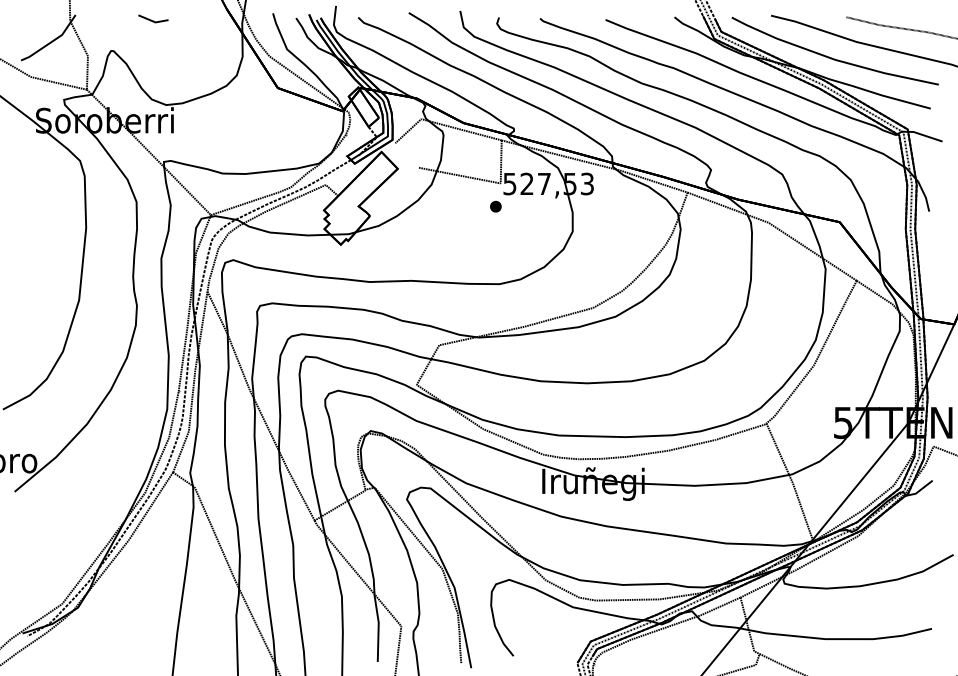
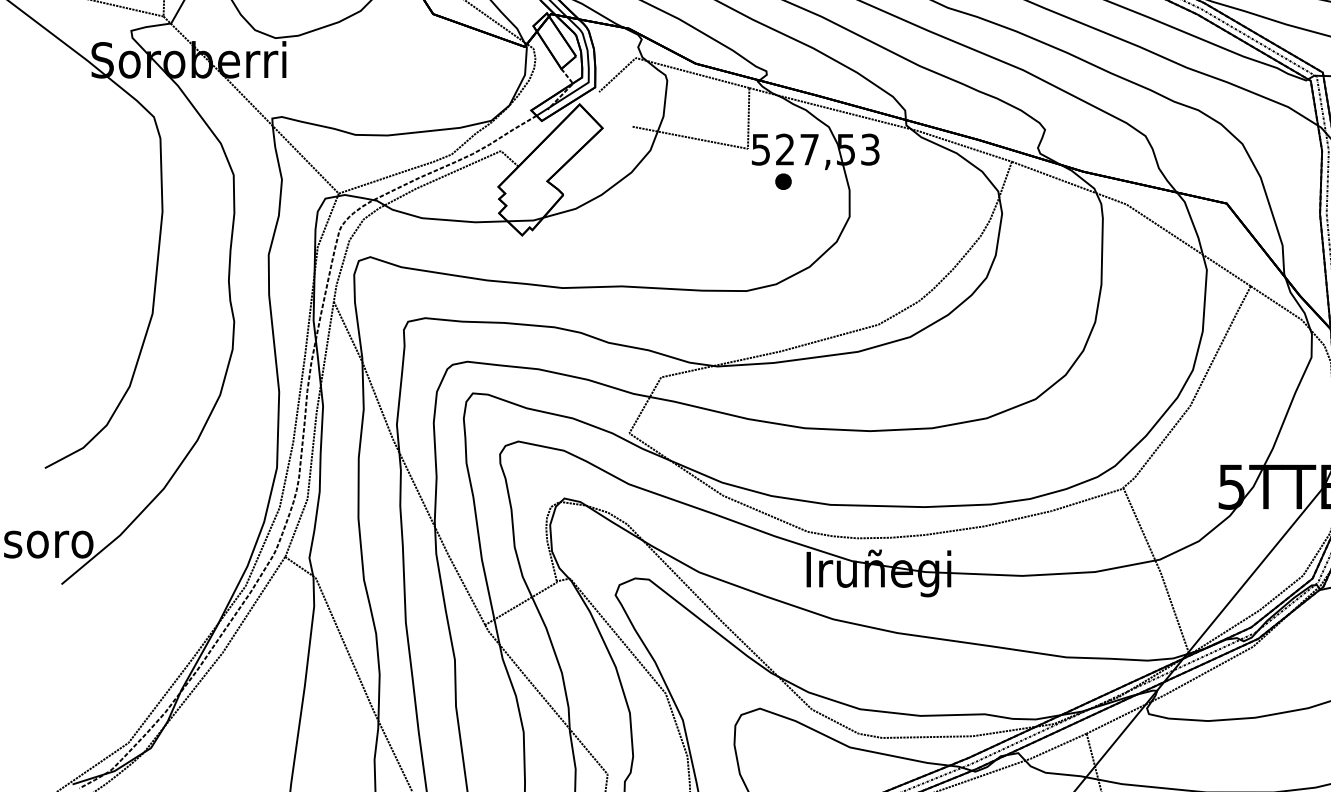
part: (495, 206) -> (782, 181), moved

